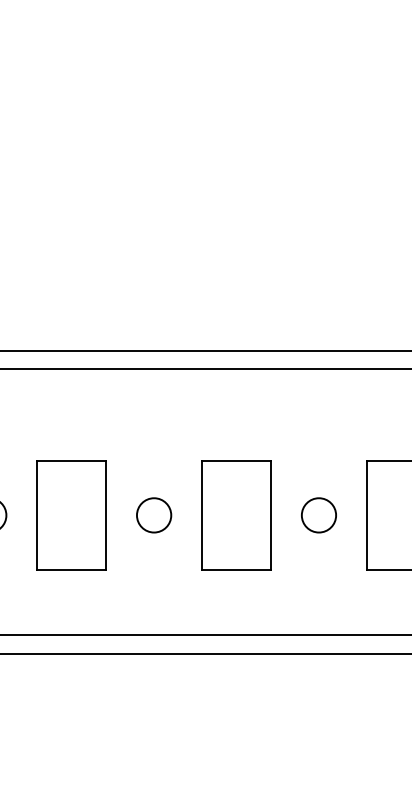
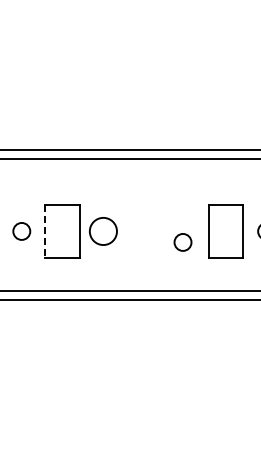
circle: (152, 513) -> (102, 230), size x1.6
line: (37, 515) -> (45, 231), solid -> dashed
part: (235, 515) -> (143, 231), removed
circle: (317, 515) -> (182, 242), moved

